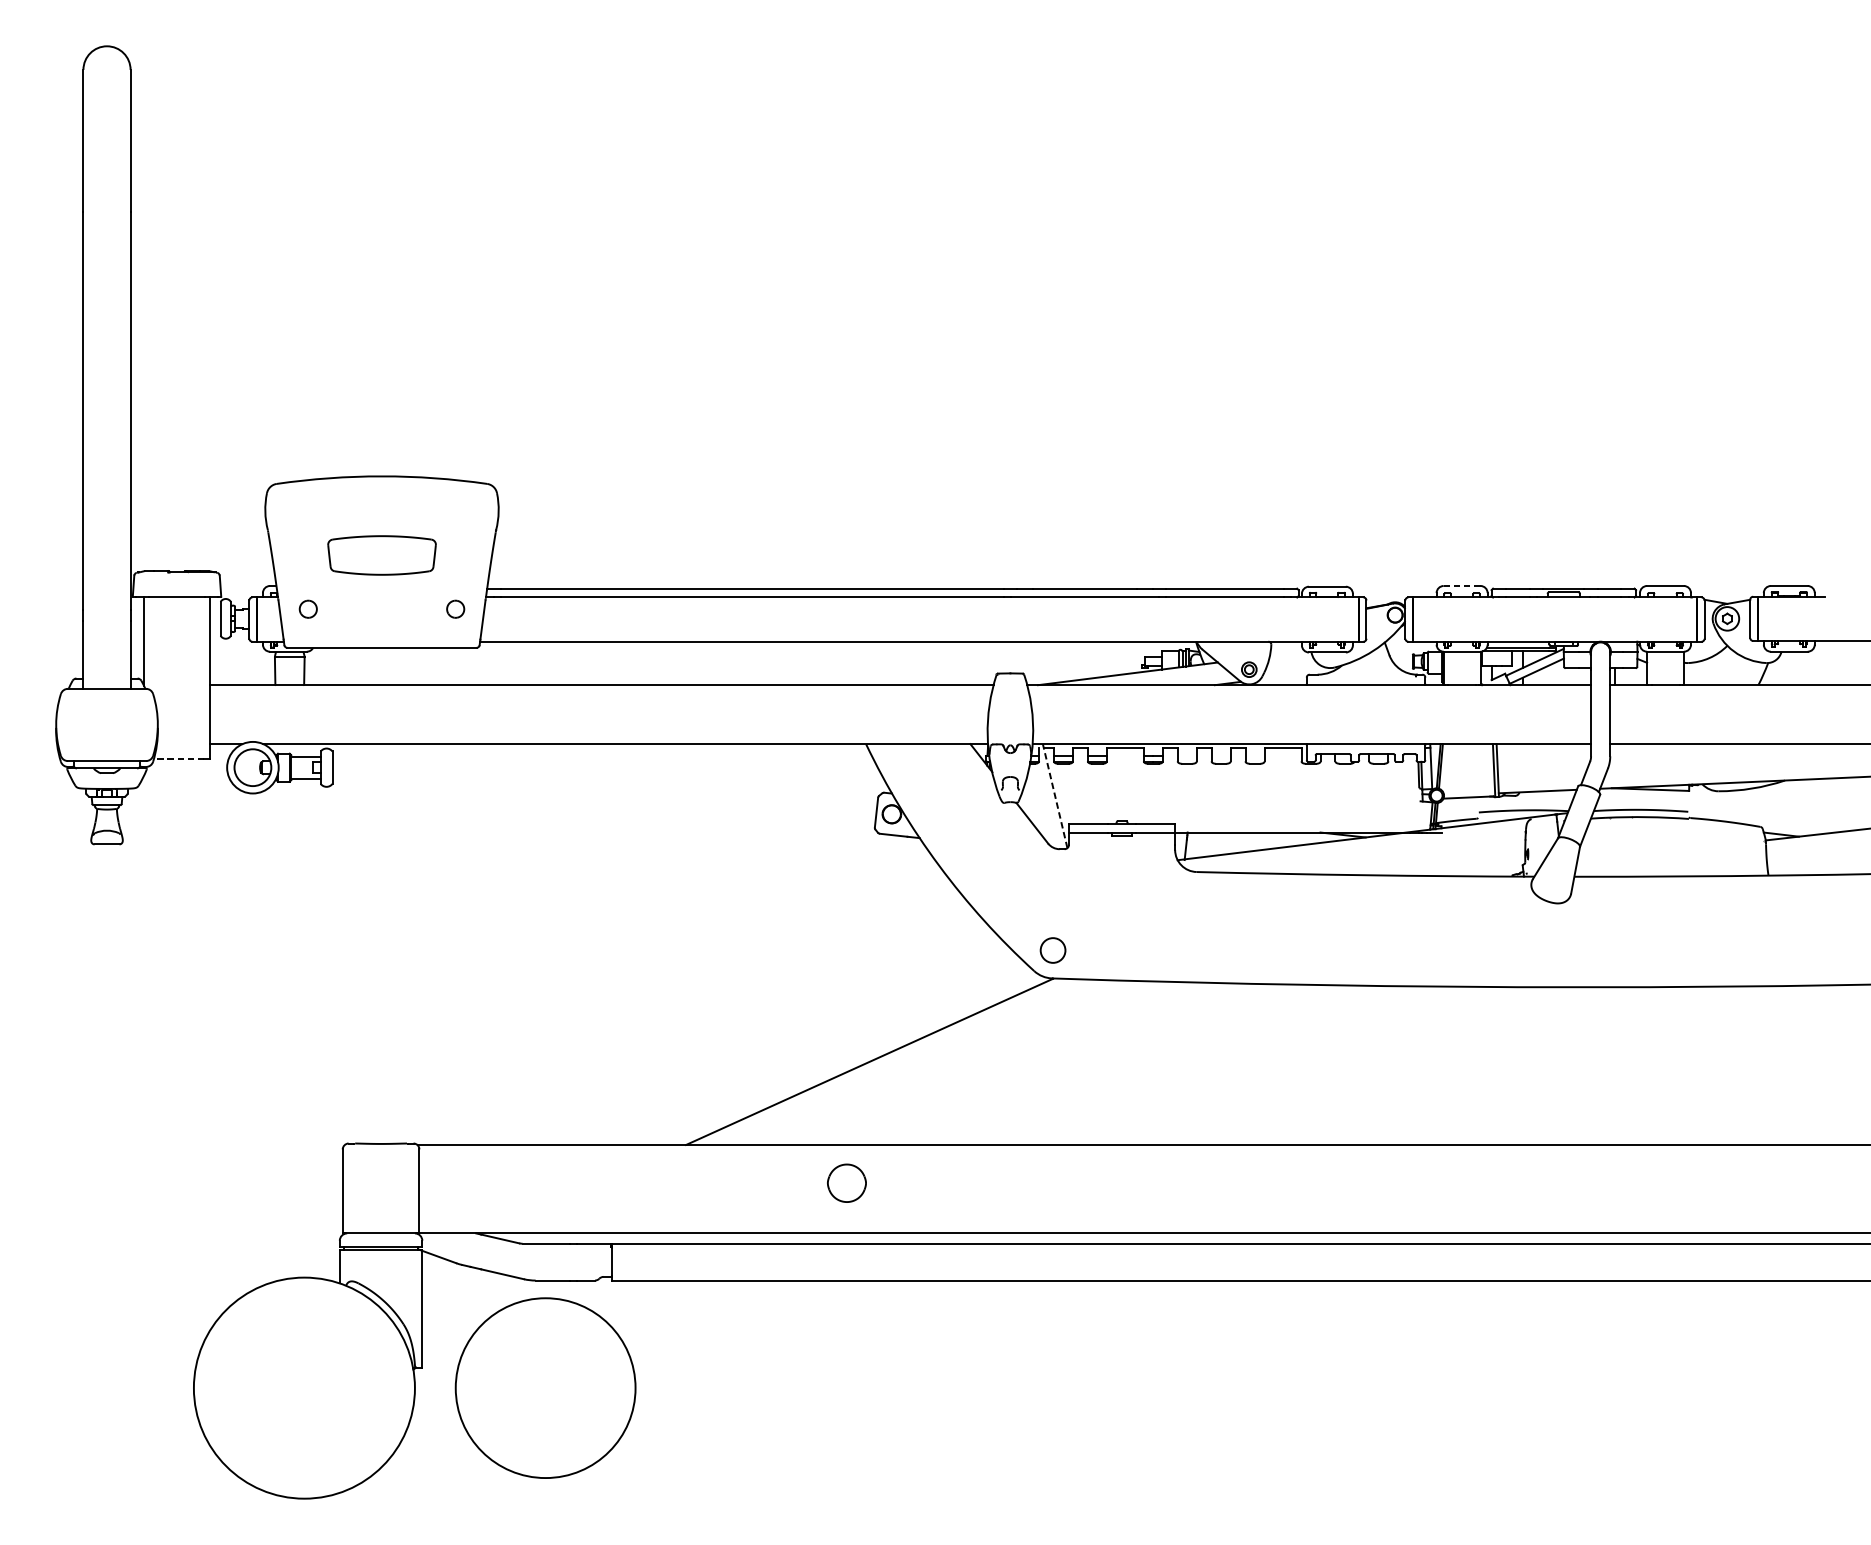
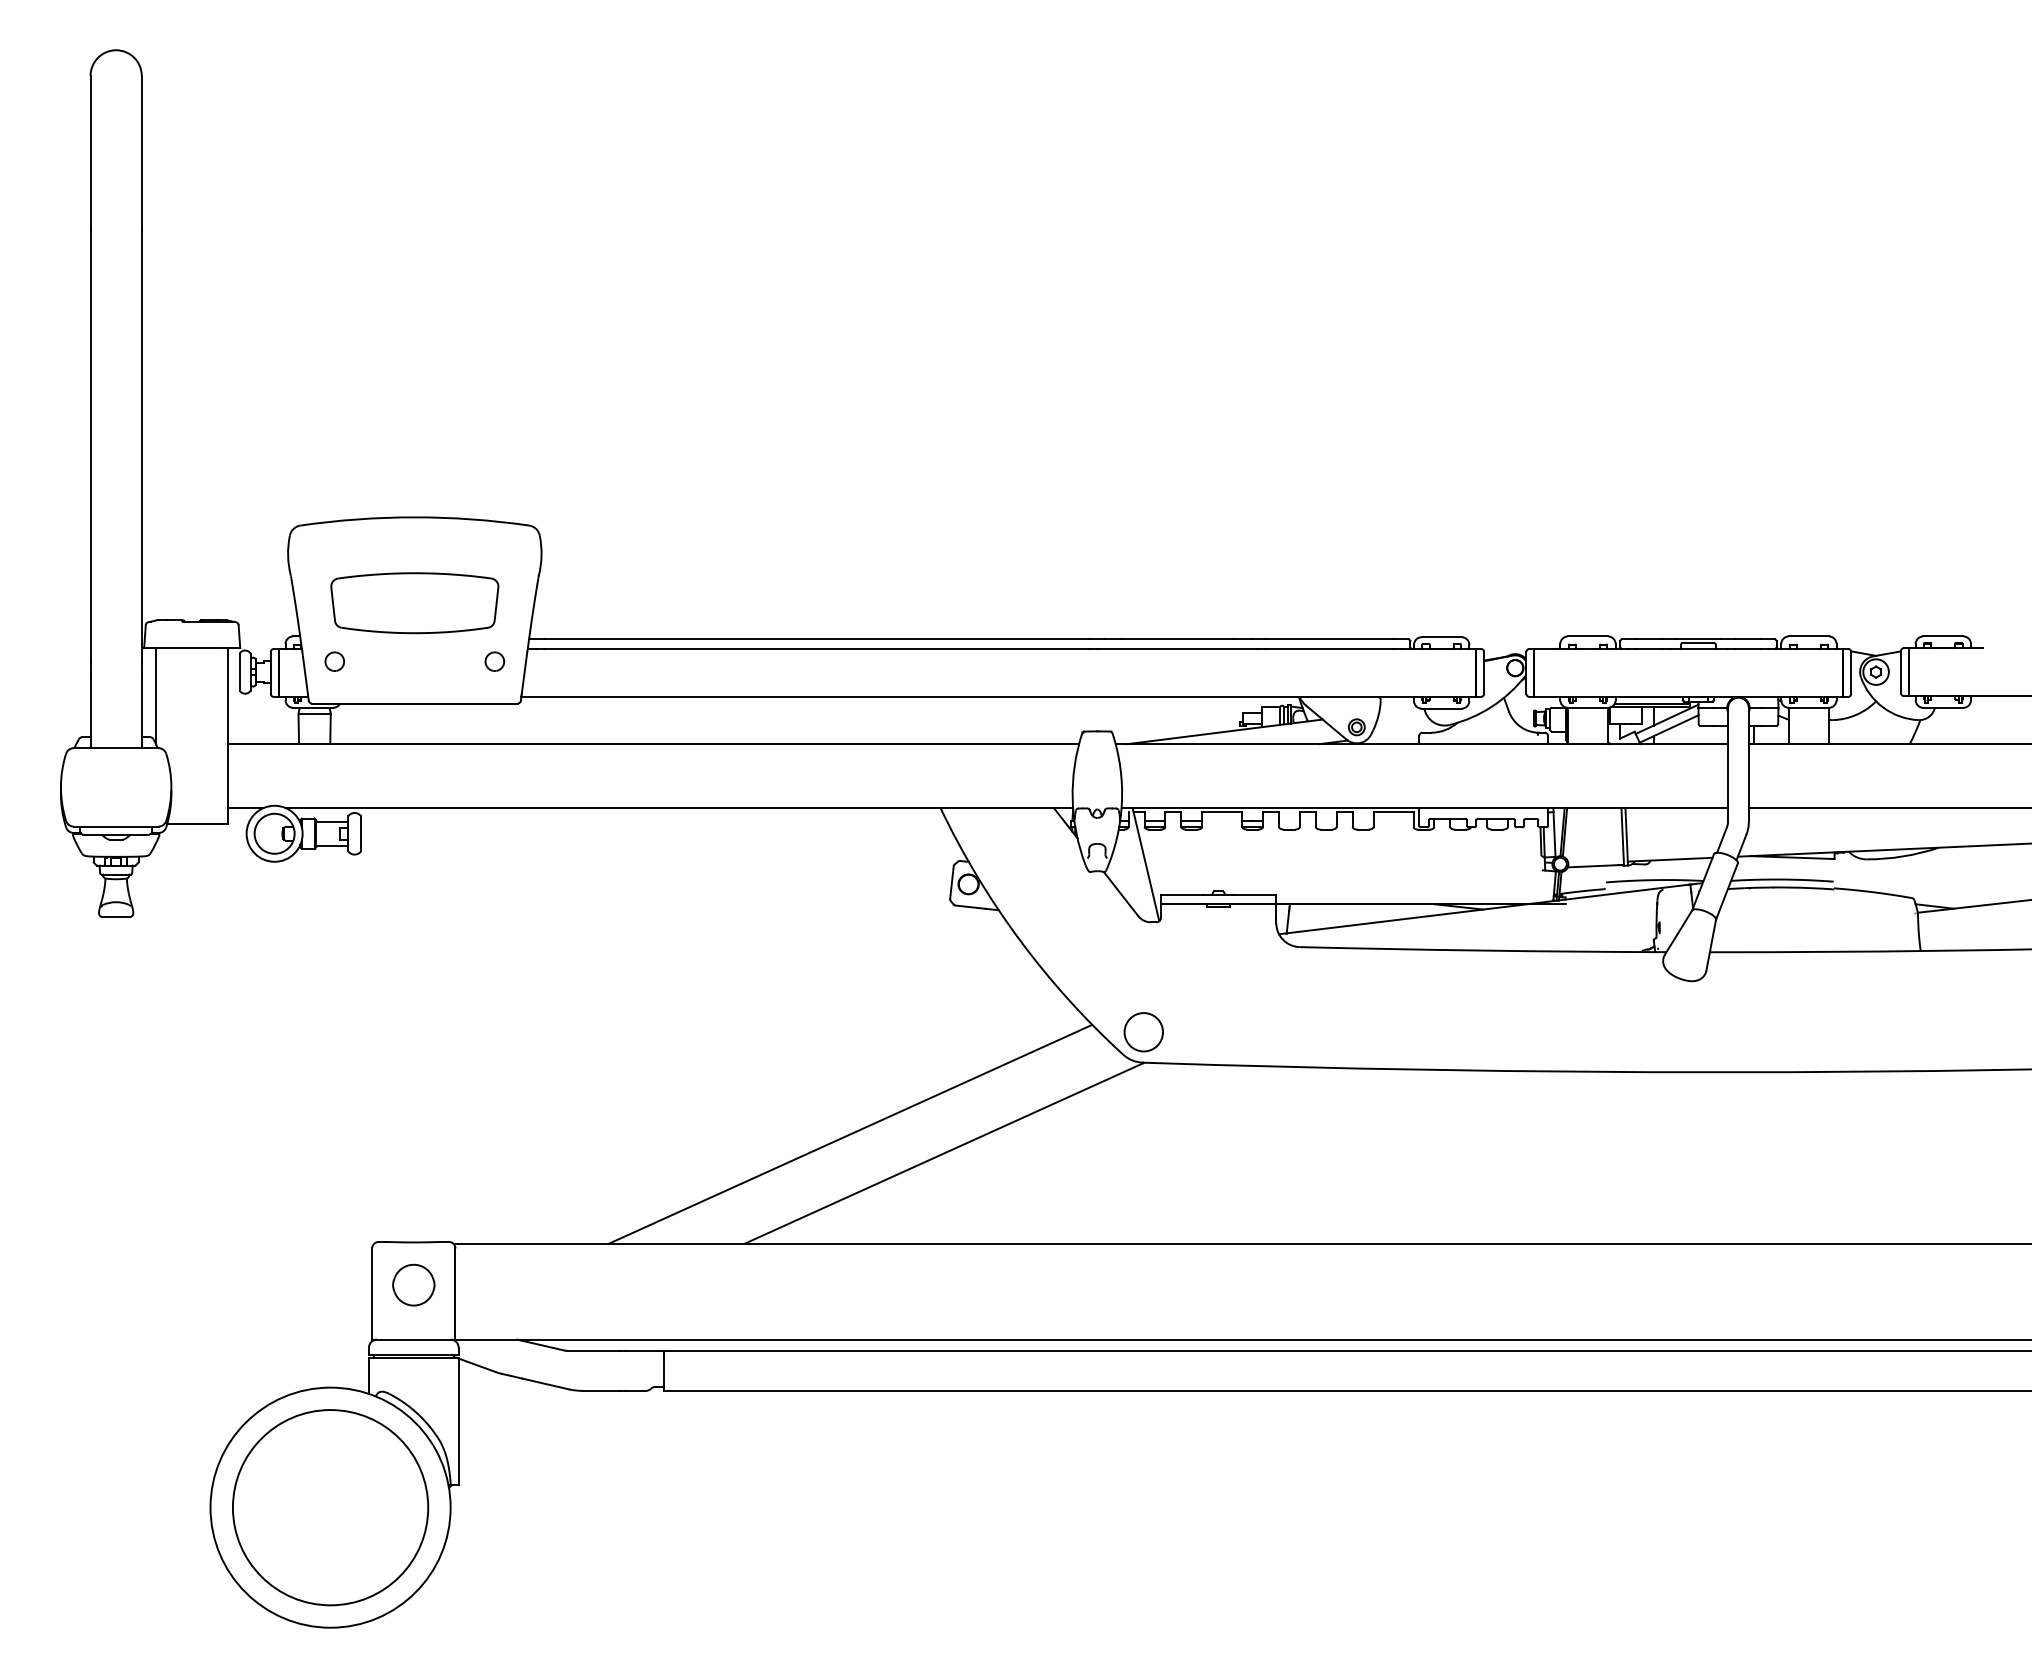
part: (381, 555) -> (414, 603), size x1.43
line: (1461, 586) -> (1587, 636), dashed -> solid
line: (179, 759) -> (194, 824), dashed -> solid
line: (1054, 795) -> (1145, 864), dashed -> solid
circle: (1052, 950) -> (1143, 1032), size x1.43
line: (783, 1043) -> (850, 1133), added
part: (846, 1182) -> (413, 1284), moved
circle: (545, 1387) -> (330, 1507), moved

